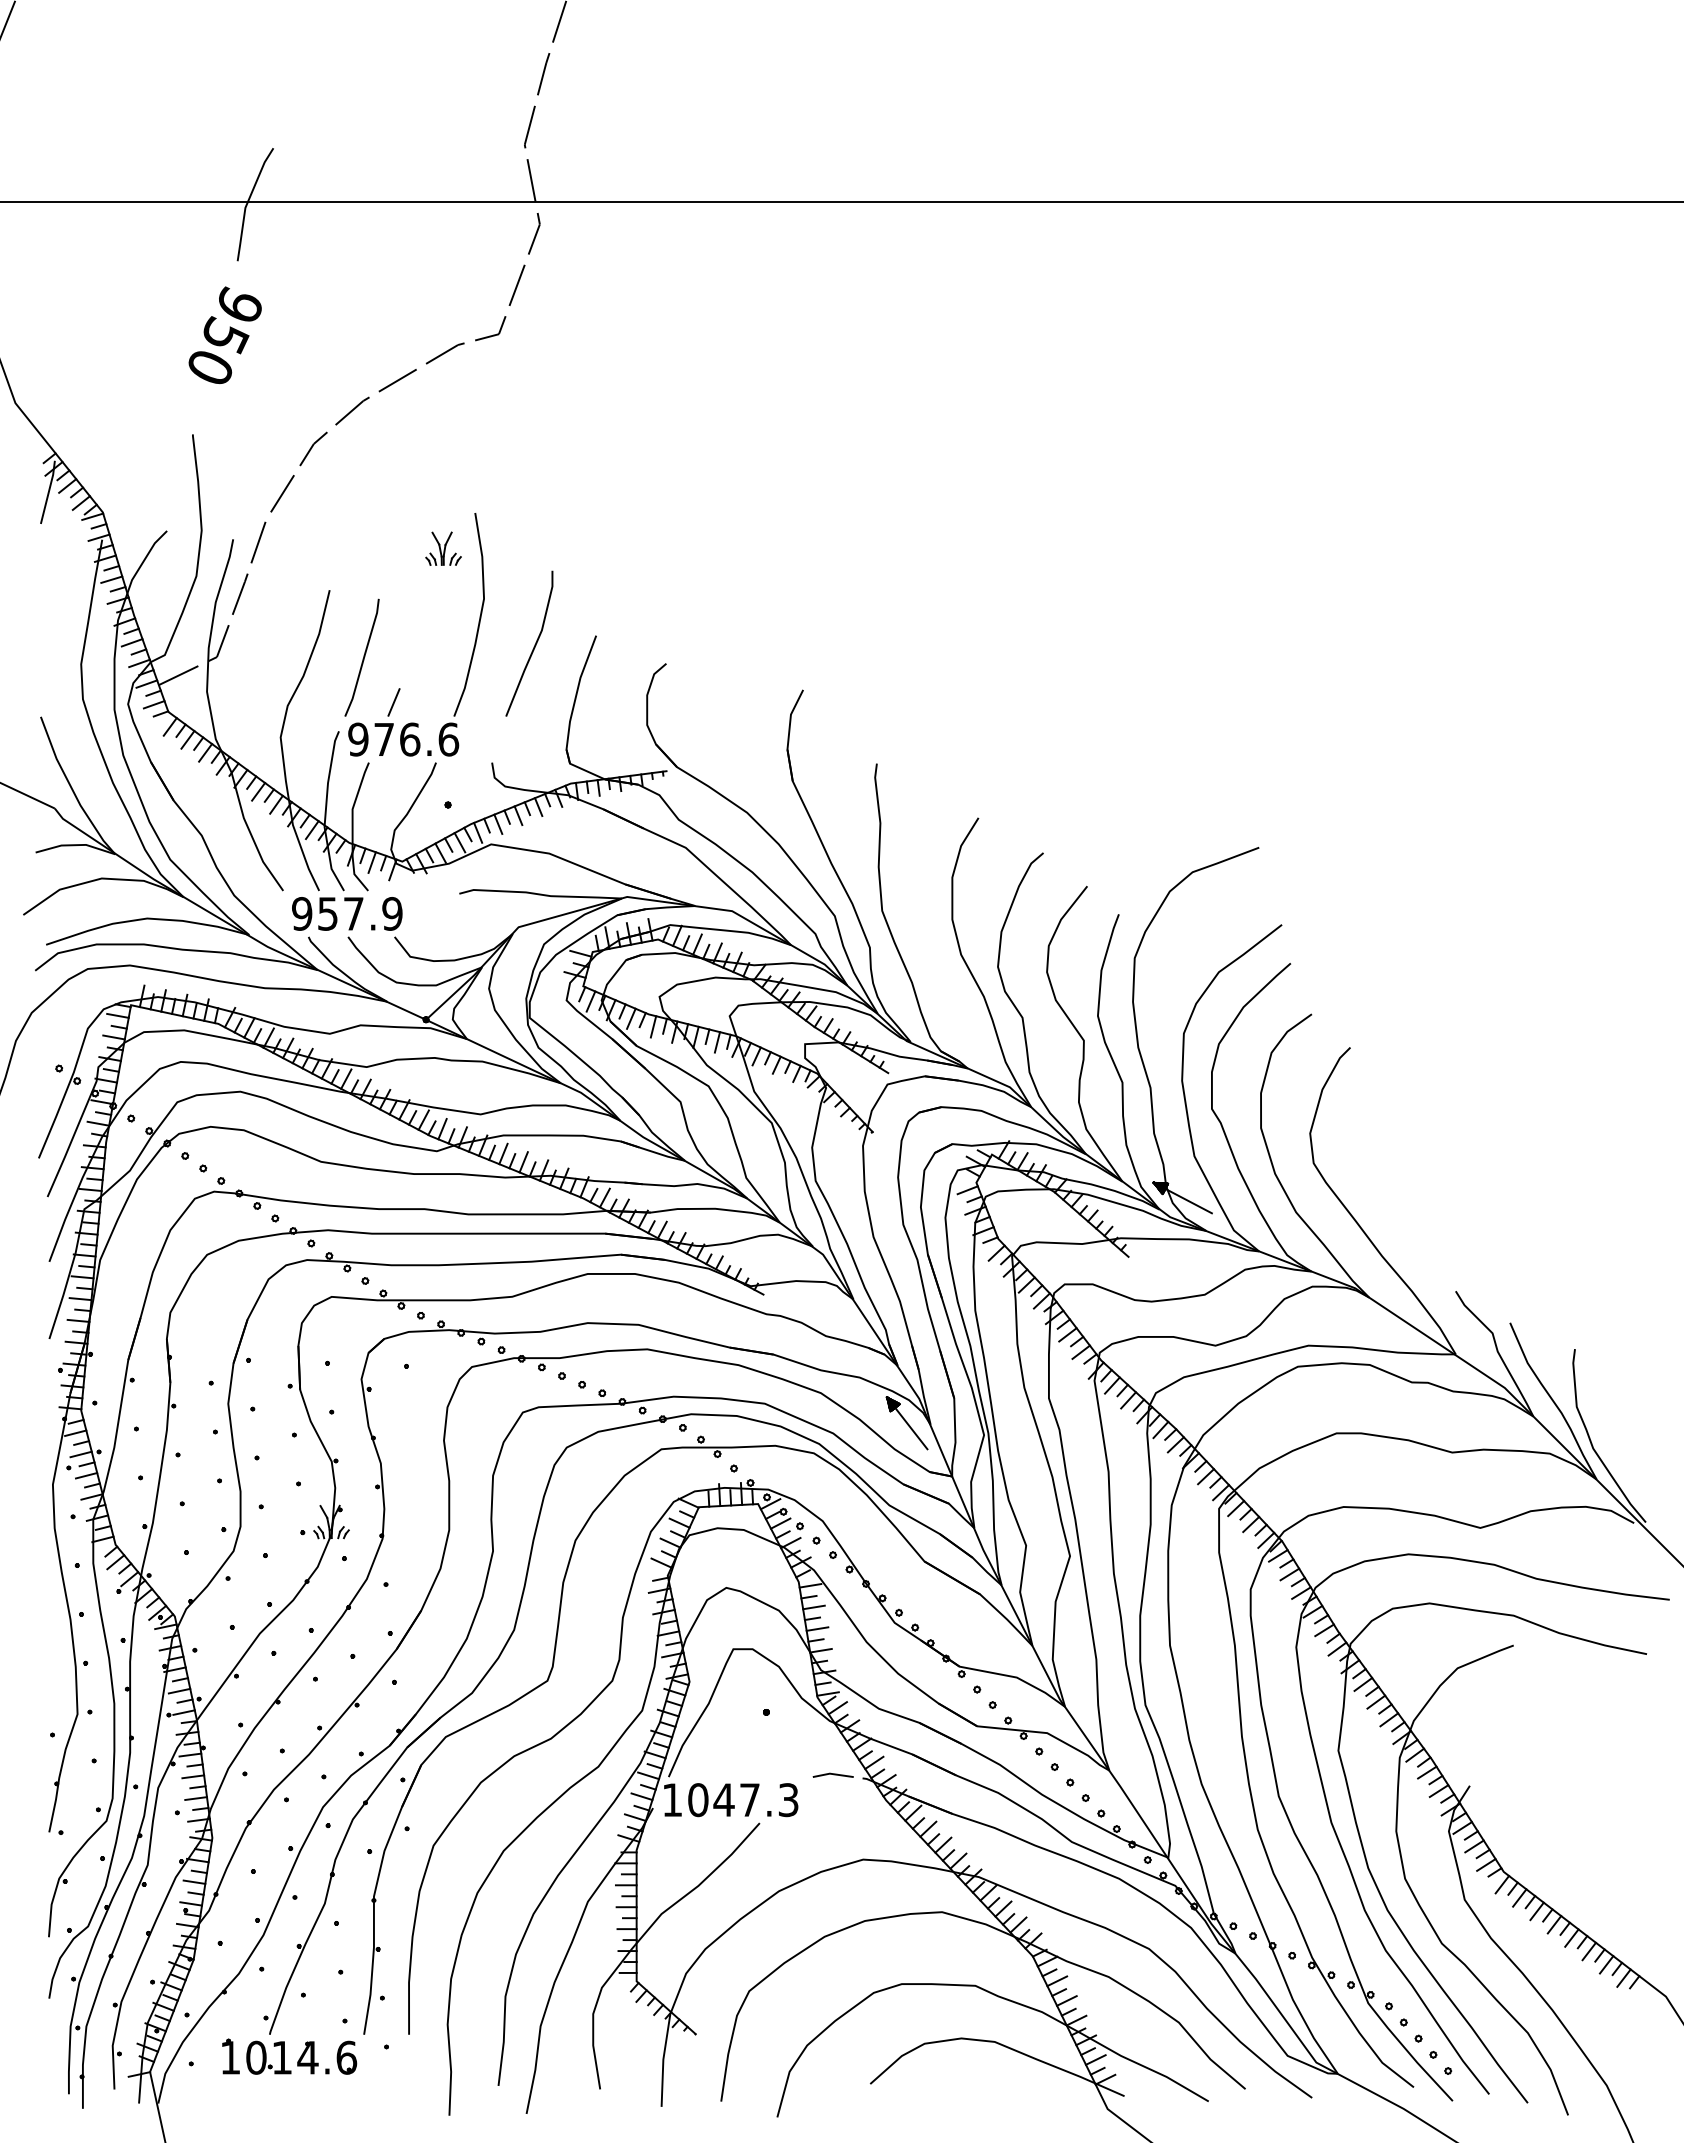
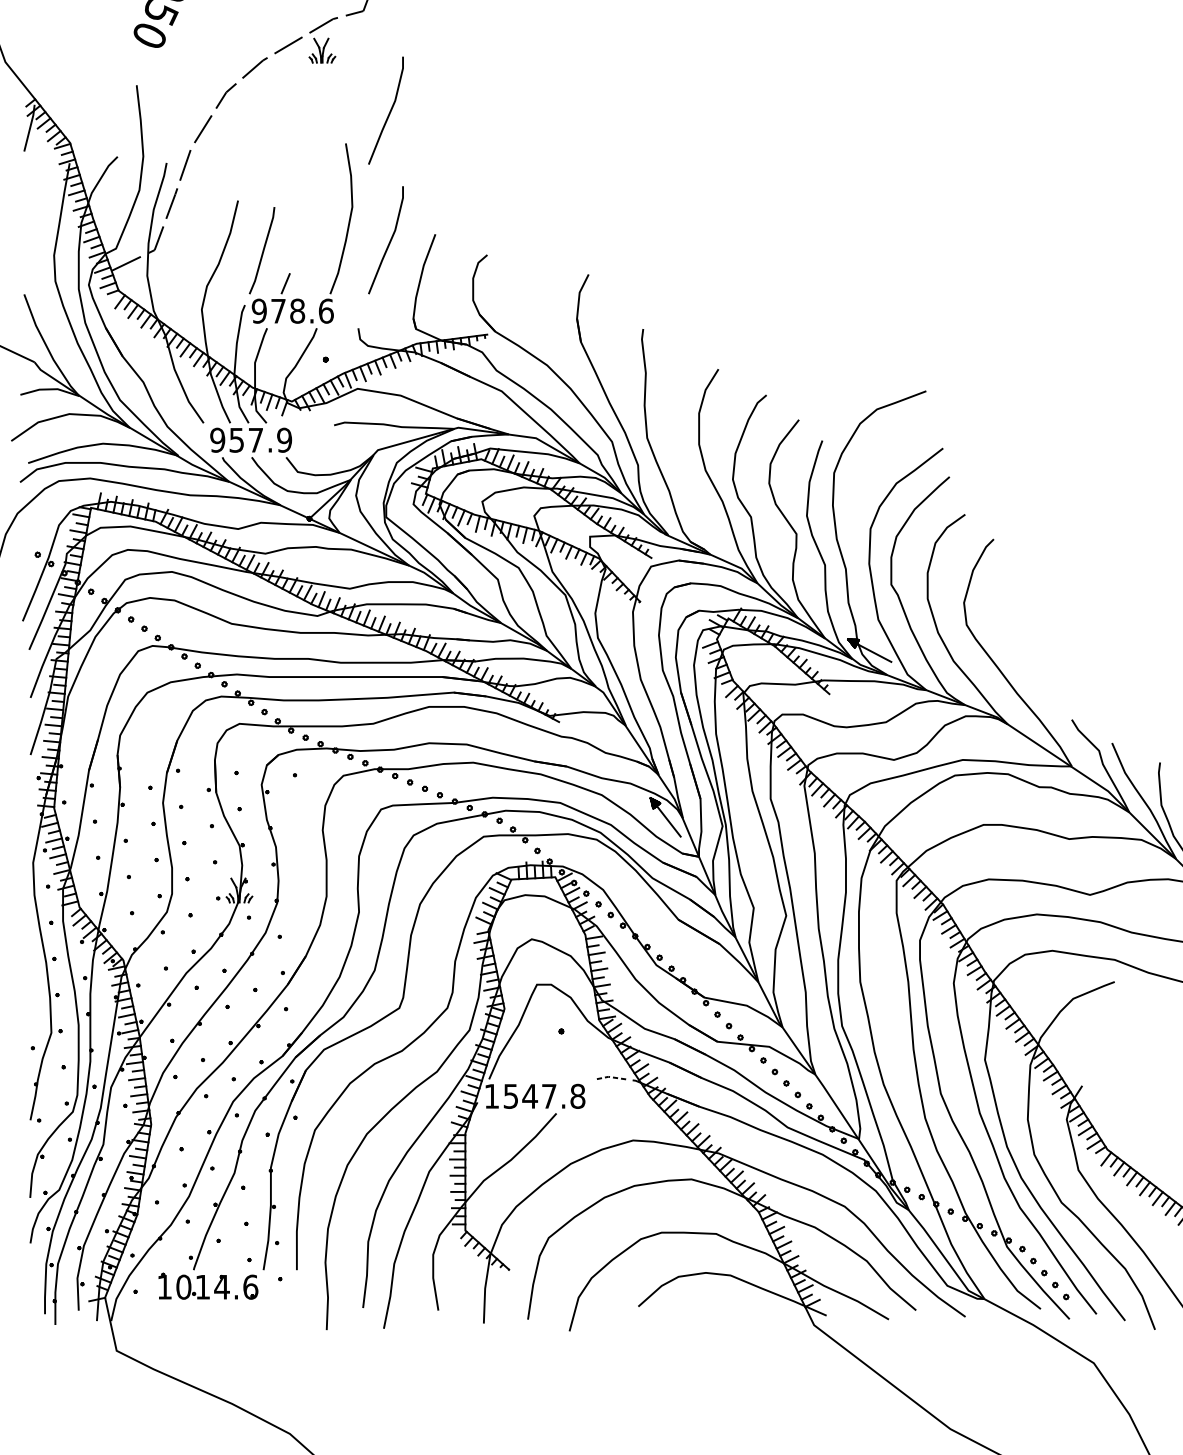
curve: (533, 471) -> (389, 112), added
part: (443, 548) -> (322, 50), moved
text: (410, 739) -> (297, 311), 976.6 -> 978.6
line: (832, 1774) -> (610, 1077), solid -> dashed
text: (743, 1800) -> (544, 1096), 1047.3 -> 1547.8

